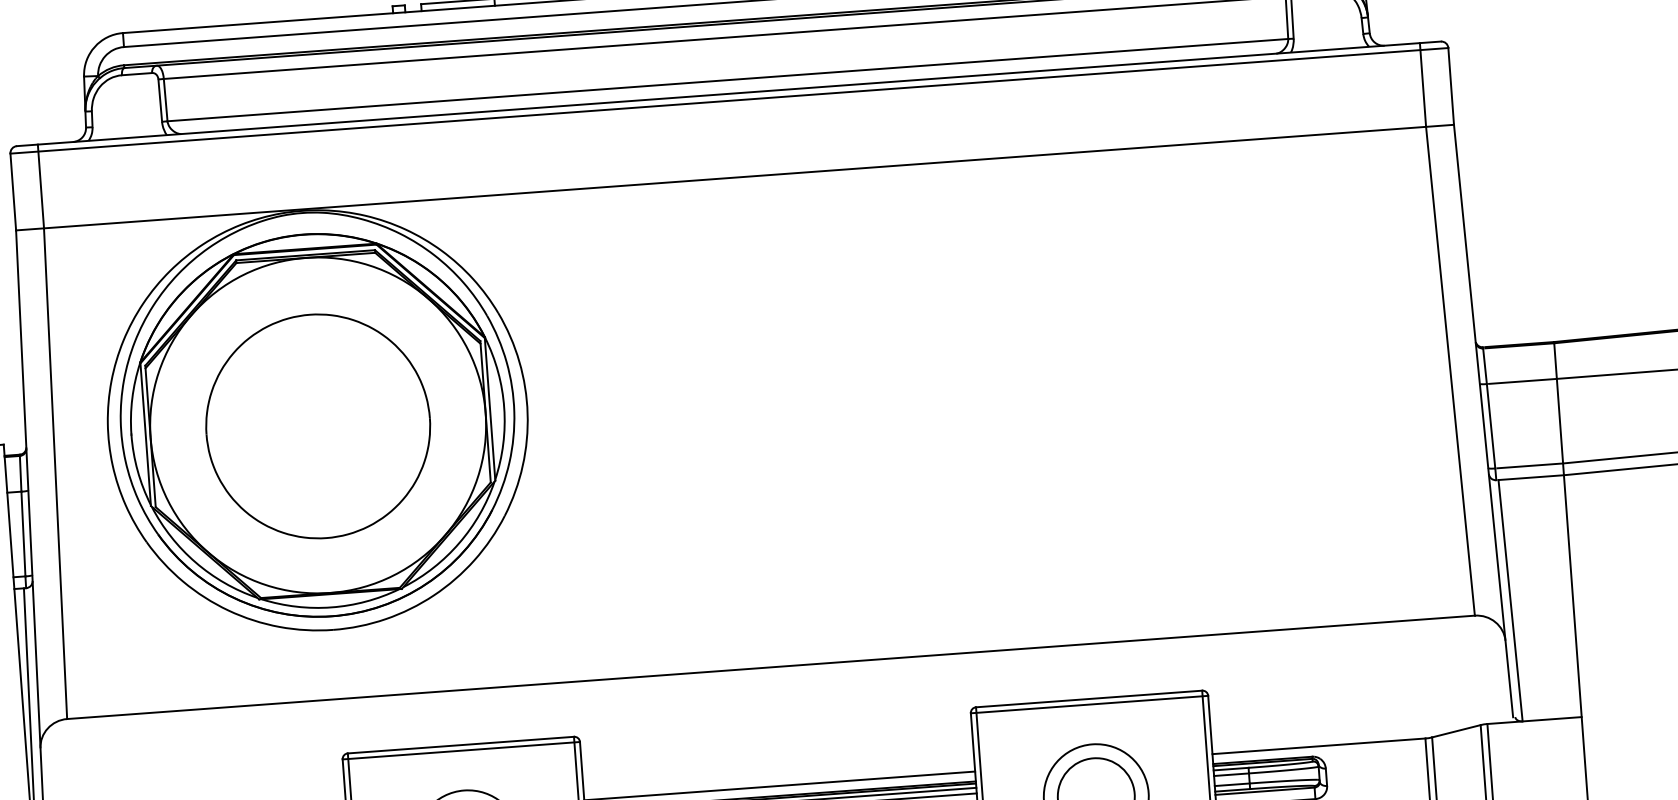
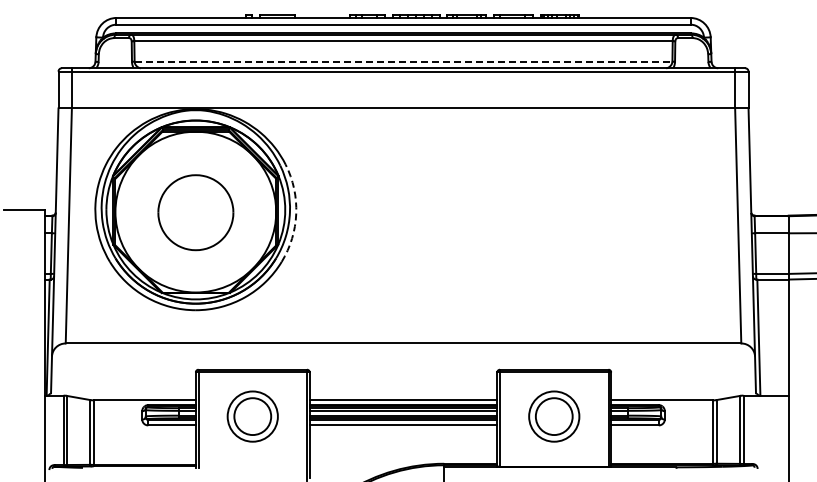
line: (727, 79) -> (403, 61), solid -> dashed
arc: (528, 412) -> (296, 213), solid -> dashed
part: (317, 426) -> (195, 212), size x0.7

